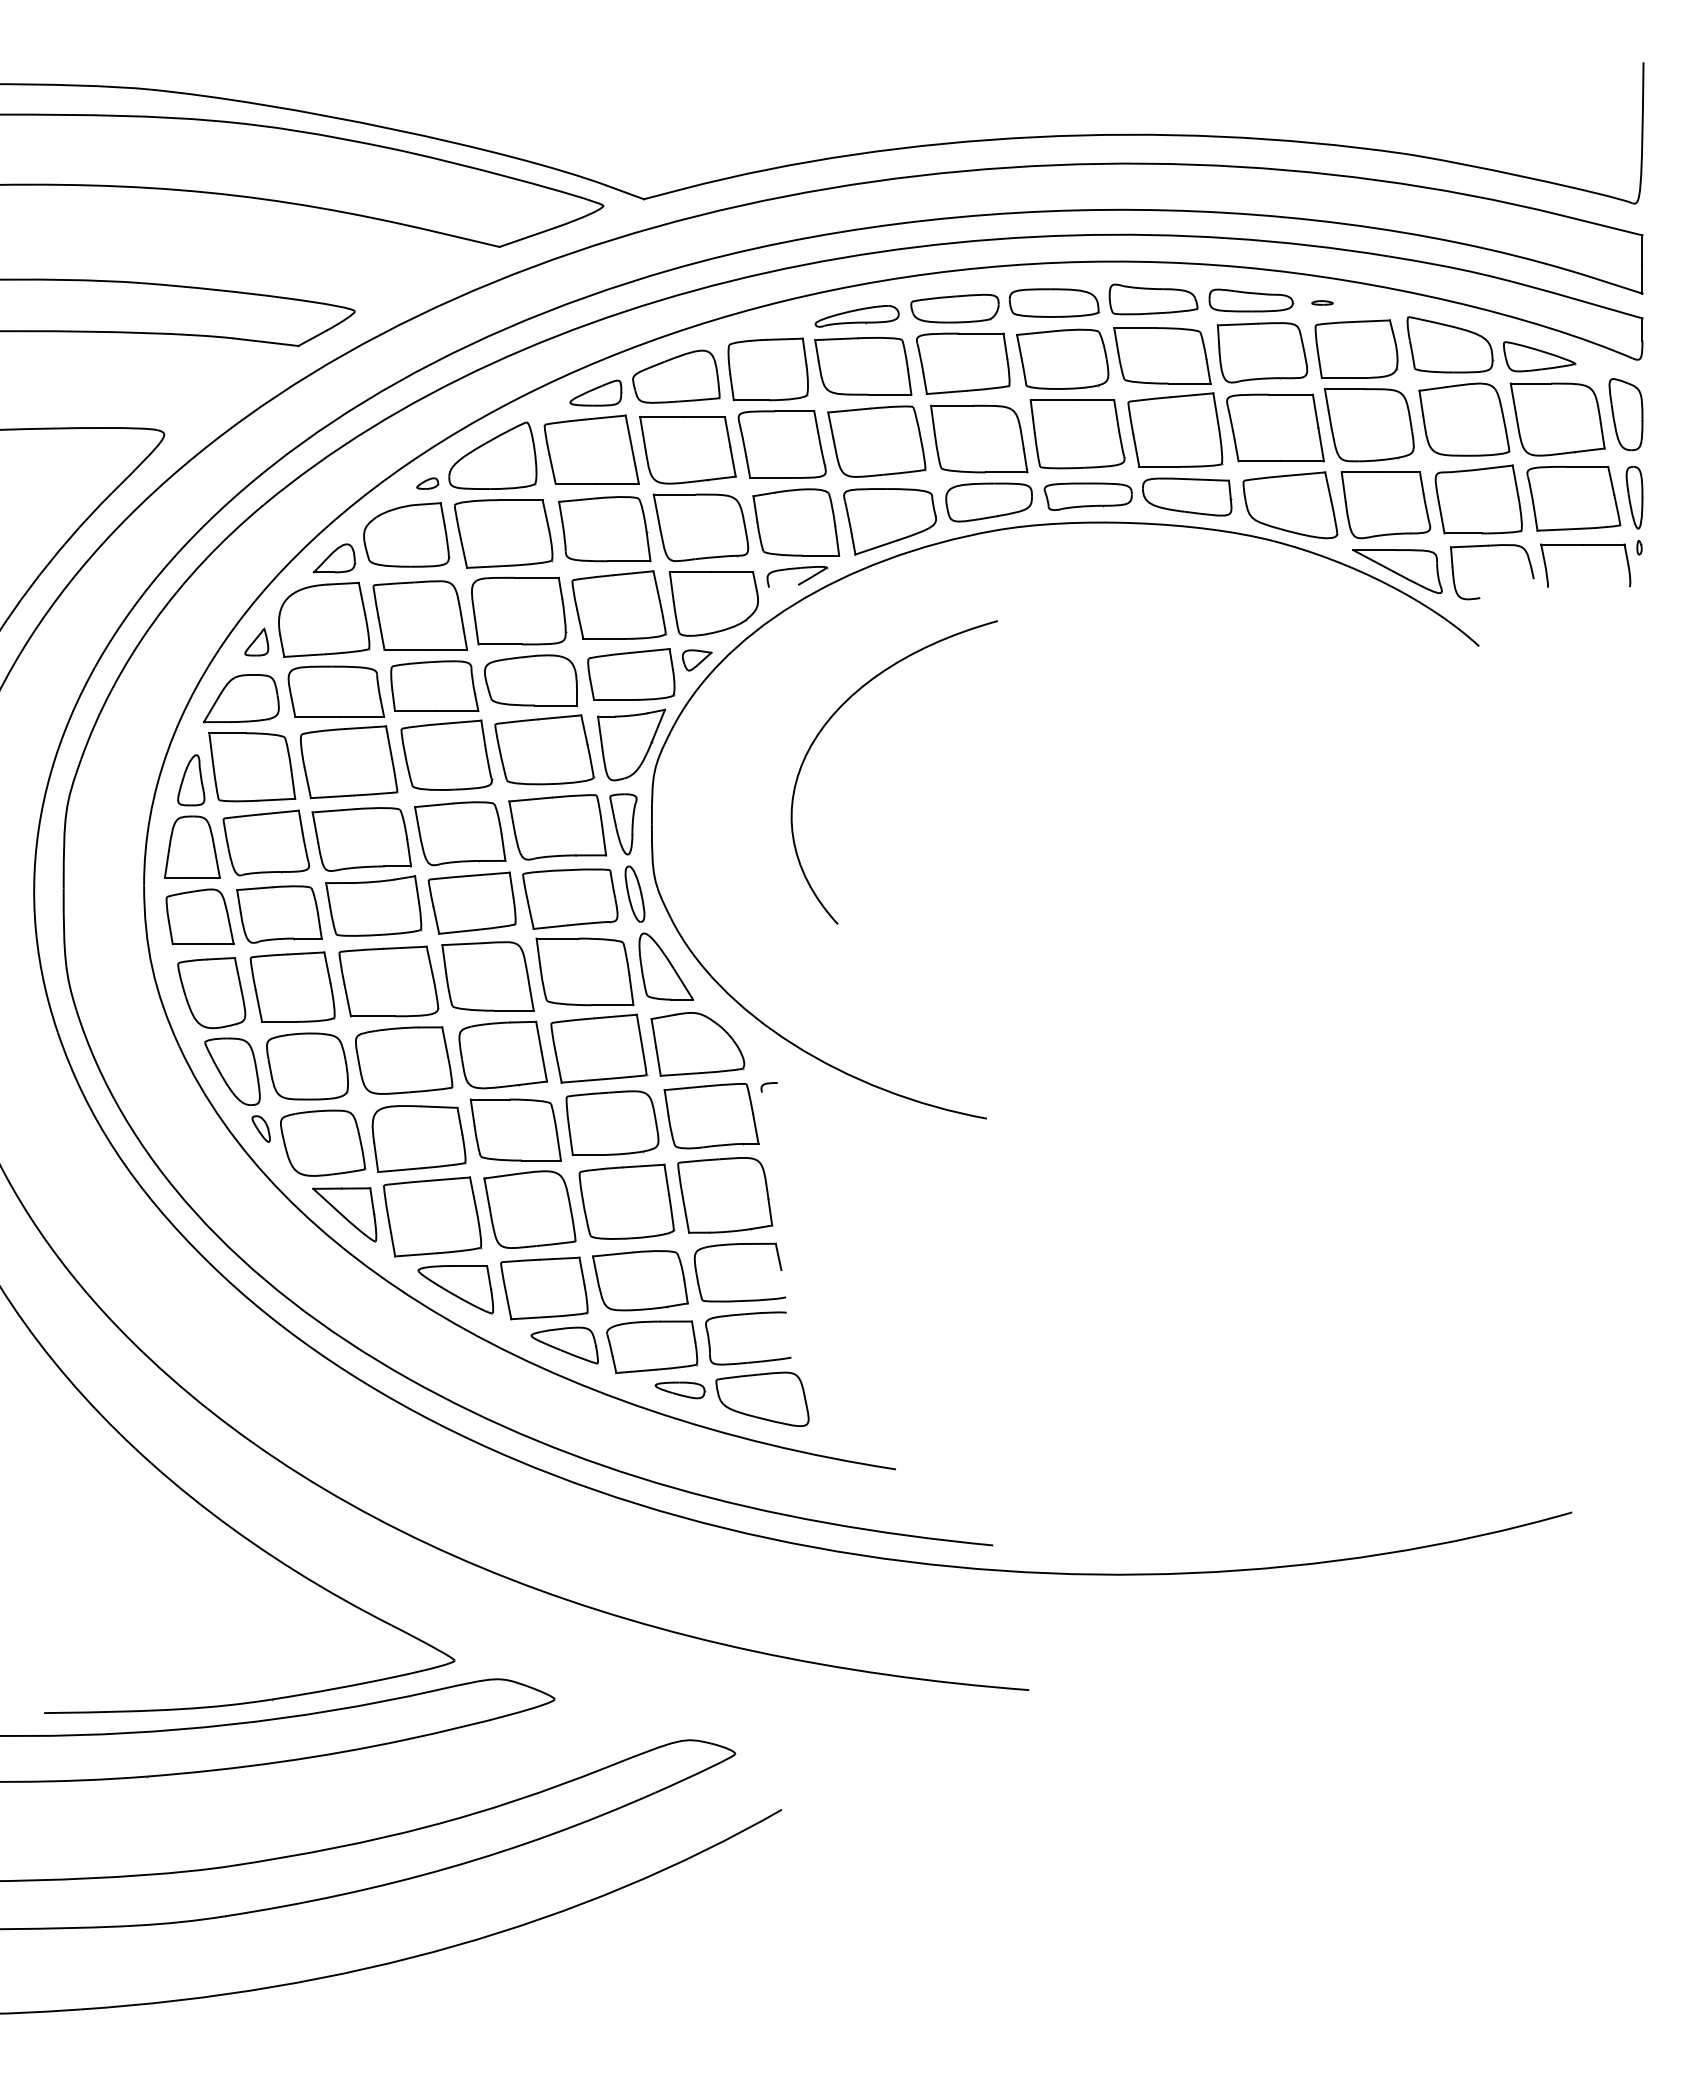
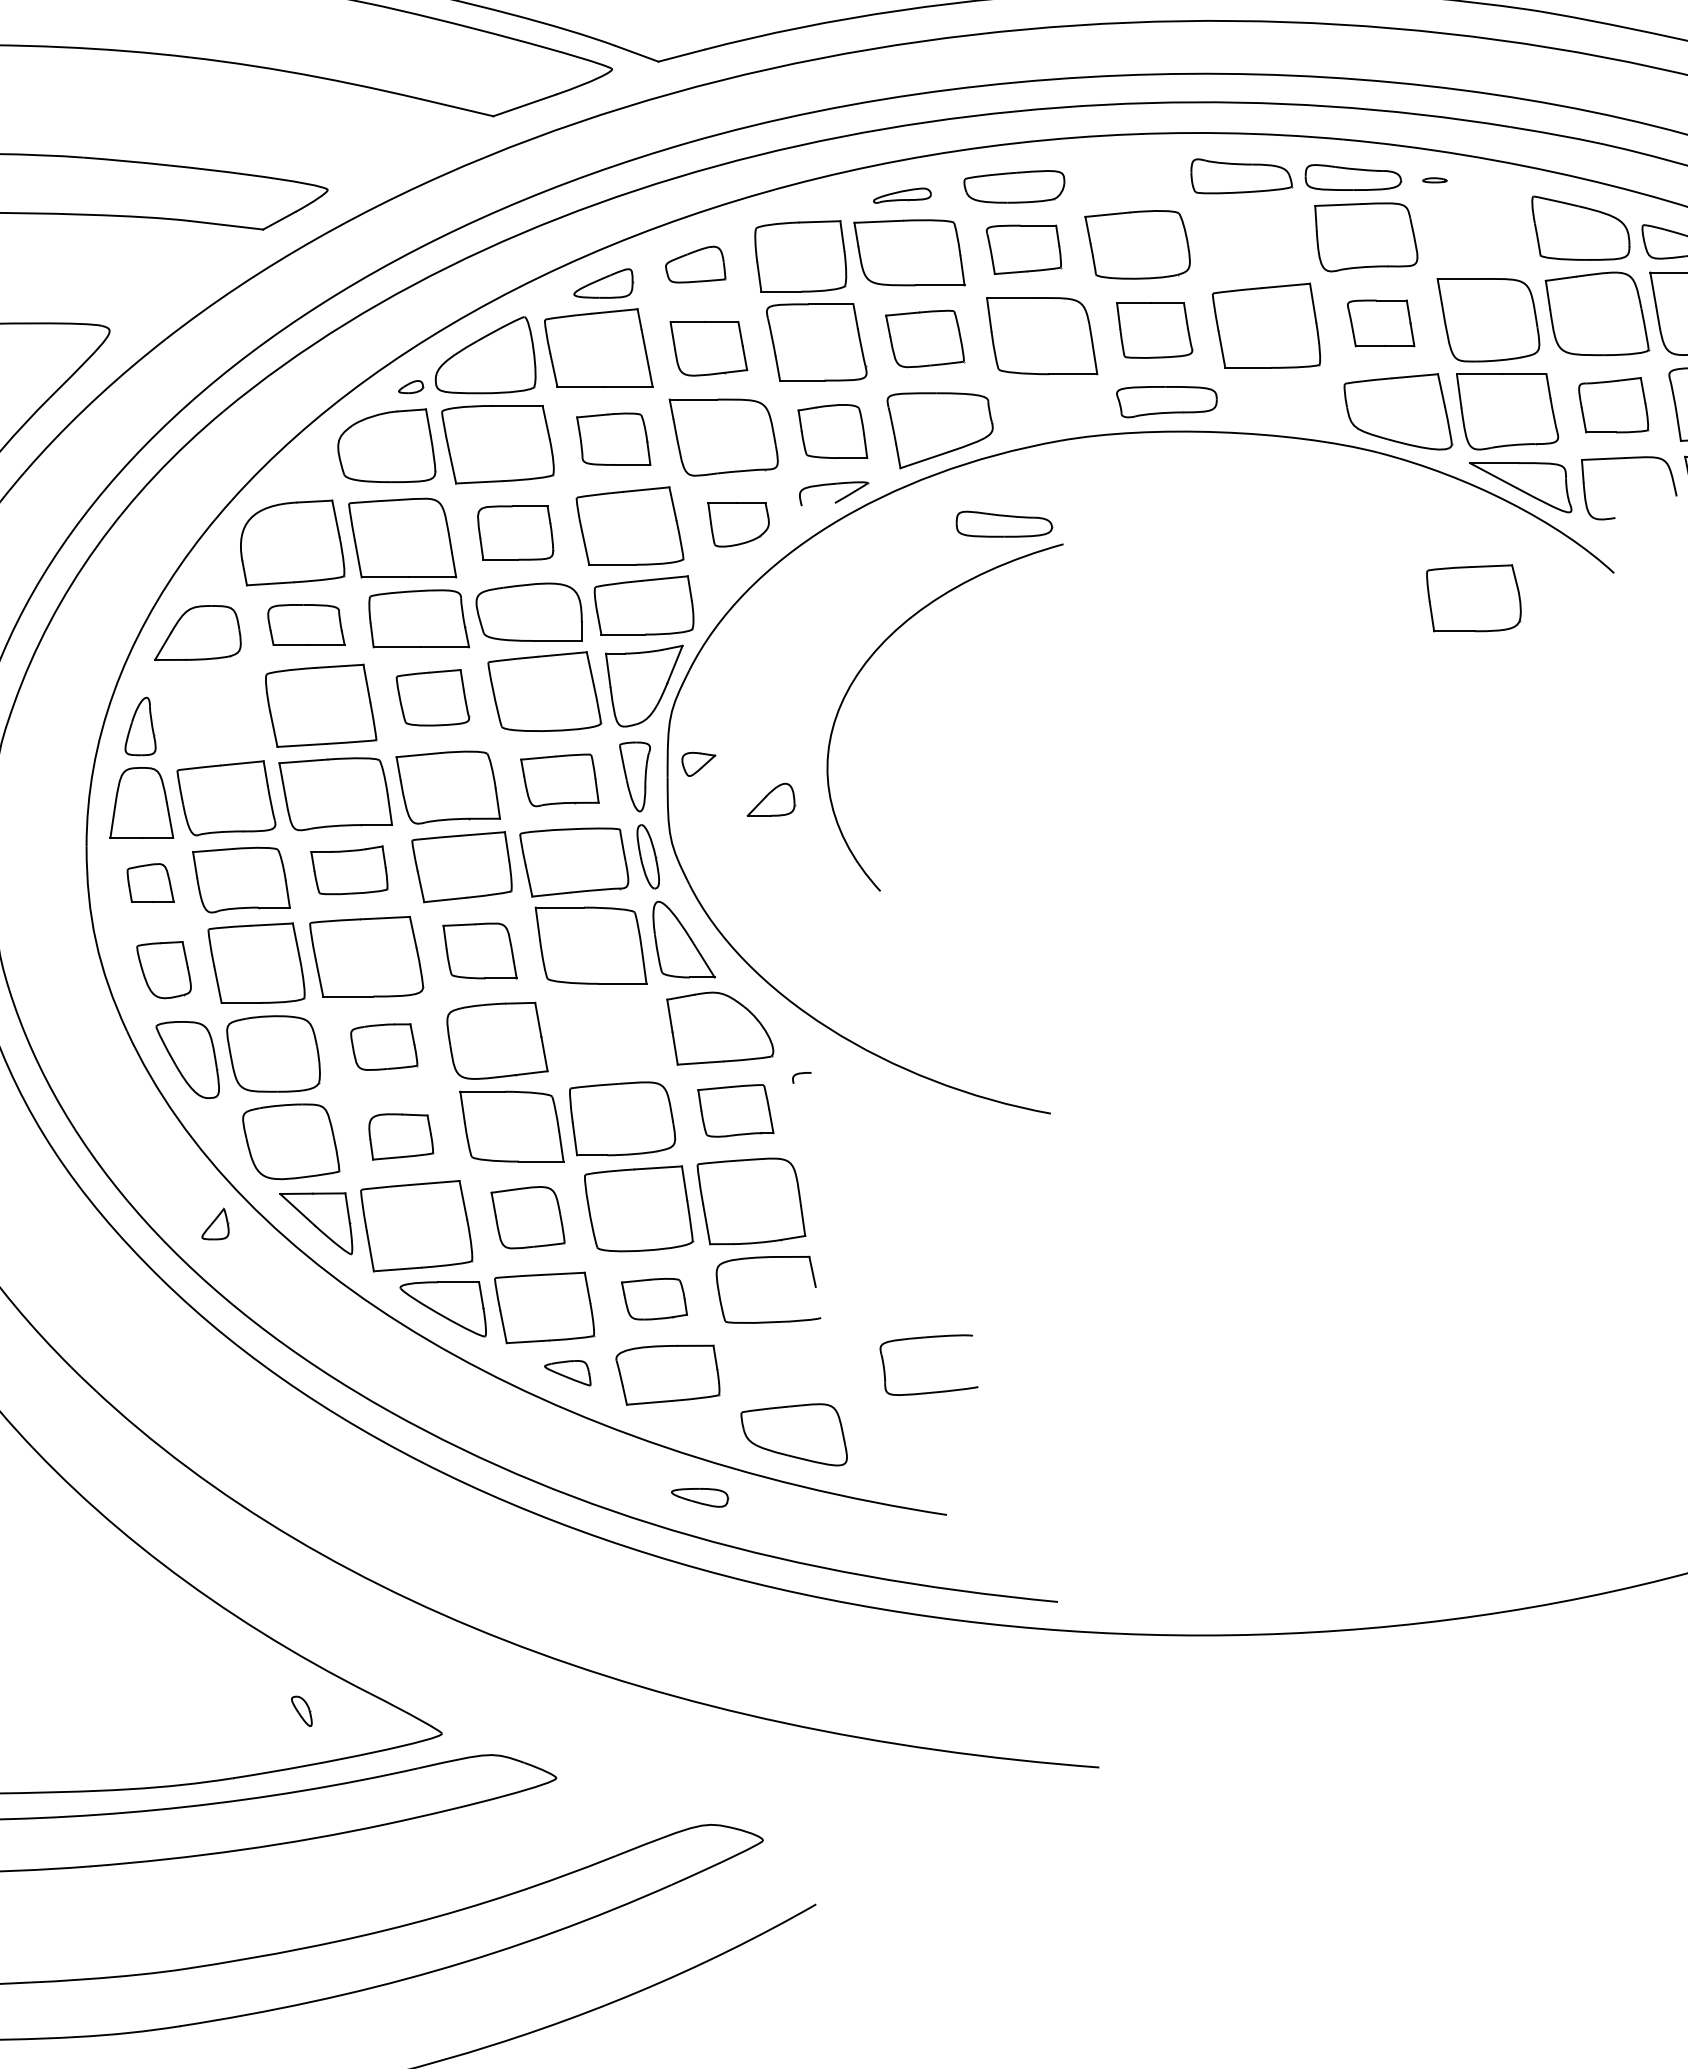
part: (1054, 302) -> (1128, 179), removed
part: (856, 316) -> (901, 195), size x0.6
part: (1356, 348) -> (1473, 597), moved
part: (1162, 355) -> (1251, 240), removed
part: (963, 363) -> (1024, 249), size x0.7
part: (676, 376) -> (695, 264), size x0.6
part: (1275, 427) -> (1381, 322), size x0.6
part: (1077, 434) -> (1154, 330), size x0.7
part: (876, 441) -> (924, 338), size x0.7
part: (687, 450) -> (708, 349), size x0.7
part: (1187, 496) -> (1280, 401), removed
part: (1478, 499) -> (1613, 405), size x0.7
part: (988, 502) -> (1052, 408), removed
part: (796, 522) -> (833, 431), size x0.7
part: (604, 529) -> (613, 439), size x0.7
part: (334, 558) -> (771, 799), moved
part: (713, 603) -> (738, 524), size x0.6
part: (946, 603) -> (1004, 524), added
part: (519, 611) -> (516, 533), size x0.7
part: (256, 641) -> (215, 1223), moved
part: (696, 660) -> (698, 764), moved
part: (335, 691) -> (305, 624), size x0.7
part: (446, 754) -> (432, 696), size x0.7
part: (252, 767) -> (210, 711), removed
part: (557, 827) -> (559, 780), size x0.7
part: (373, 905) -> (349, 869), size x0.7
part: (199, 916) -> (149, 882), size x0.6
part: (487, 976) -> (479, 950), size x0.7
part: (211, 993) -> (163, 970), size x0.7
part: (599, 1048) -> (607, 1033), removed
part: (404, 1060) -> (384, 1047), size x0.6
part: (711, 1116) -> (735, 1111), size x0.7
part: (260, 1128) -> (301, 1710), moved
part: (418, 1138) -> (400, 1136), size x0.6
part: (529, 1209) -> (527, 1217), size x0.7
part: (640, 1280) -> (654, 1298), size x0.6
part: (564, 1345) -> (567, 1373), size x0.6
part: (748, 1361) -> (929, 1391), moved
part: (680, 1390) -> (700, 1497), moved

